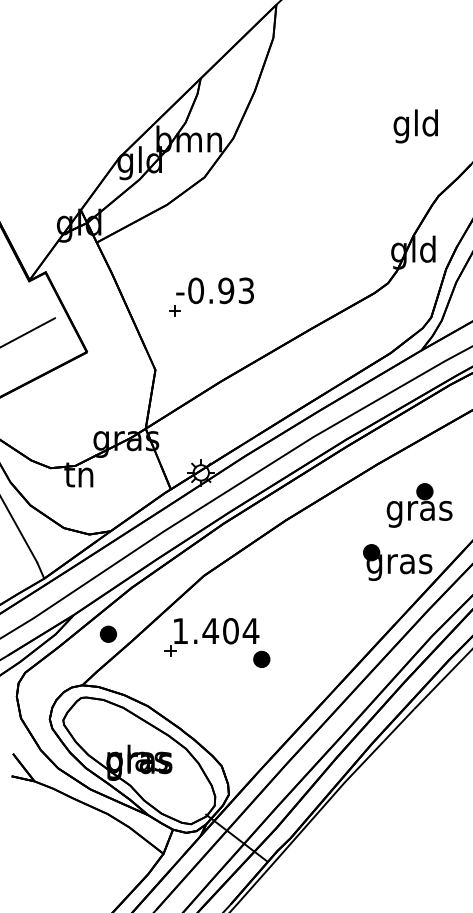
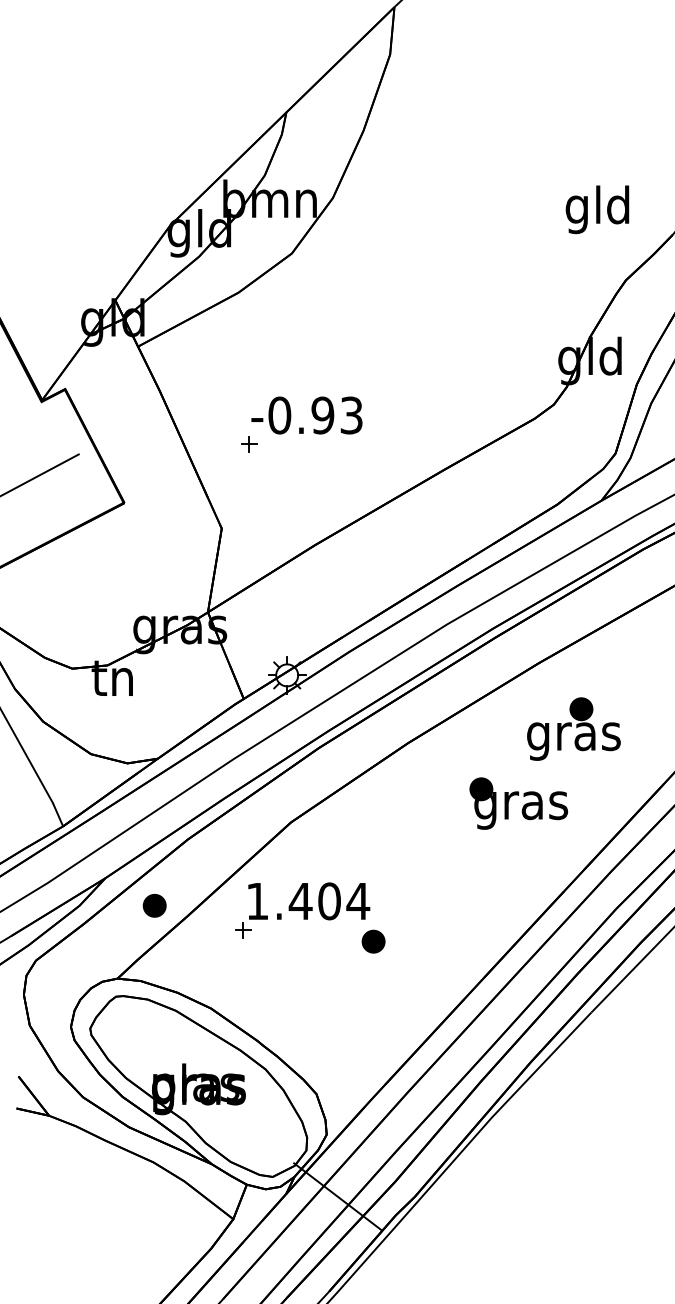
text: (415, 126) -> (597, 209), moved
part: (419, 505) -> (573, 728), moved
part: (397, 562) -> (518, 803), moved

